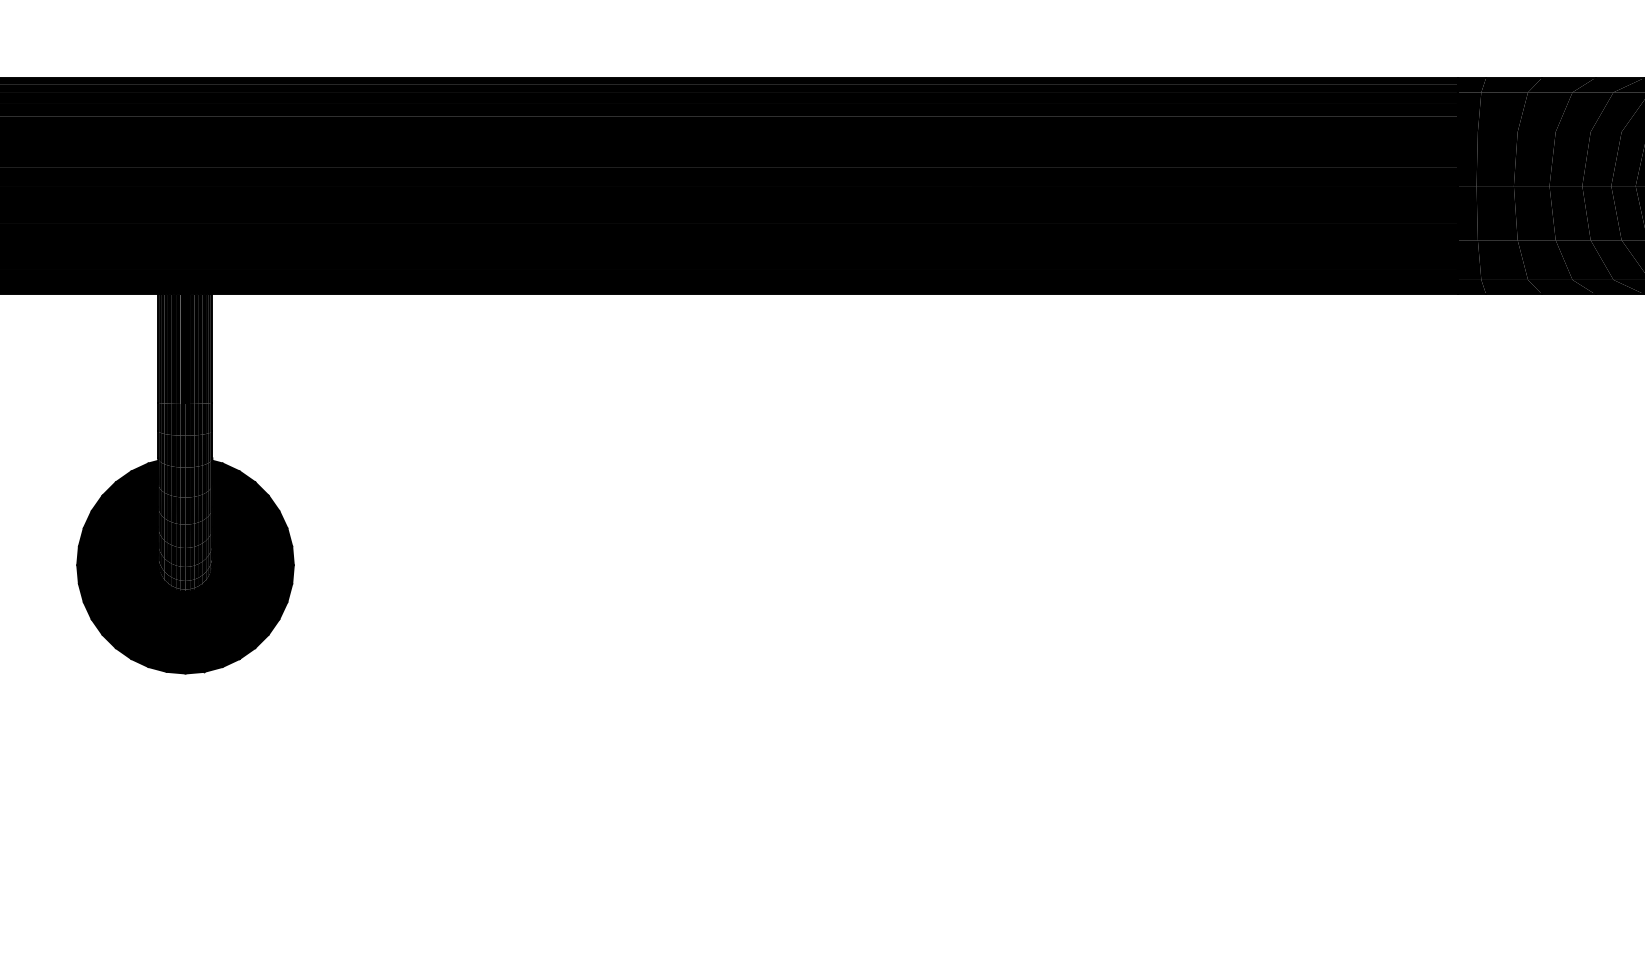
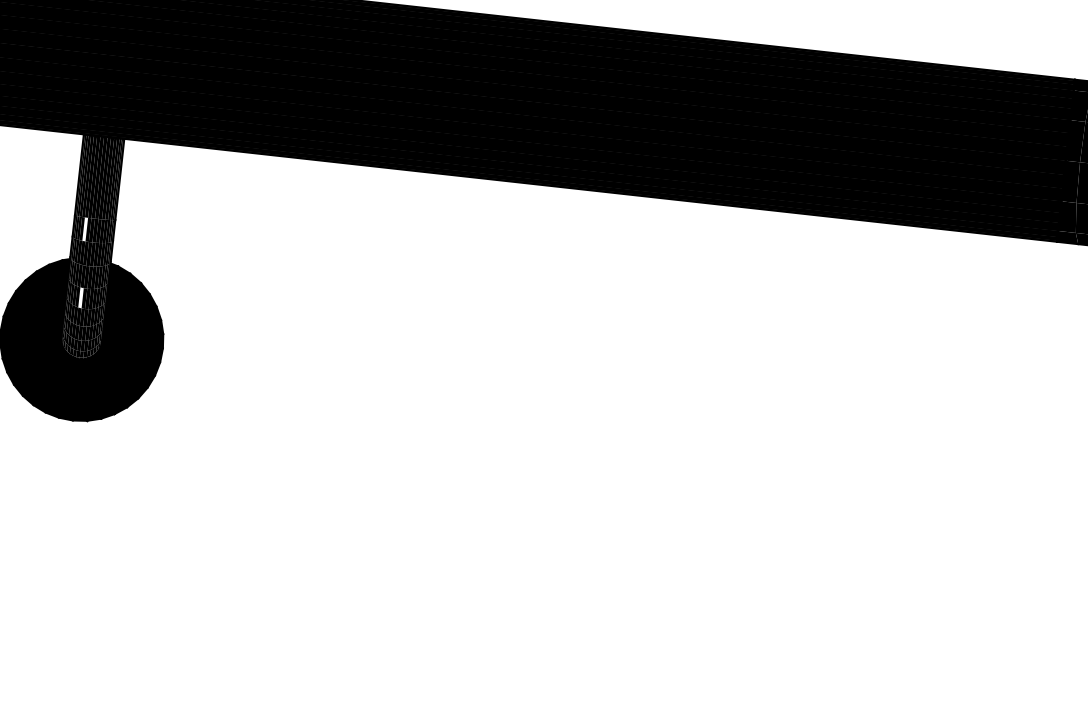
fill: (173, 419) -> (84, 229), removed
fill: (178, 510) -> (81, 297), removed

